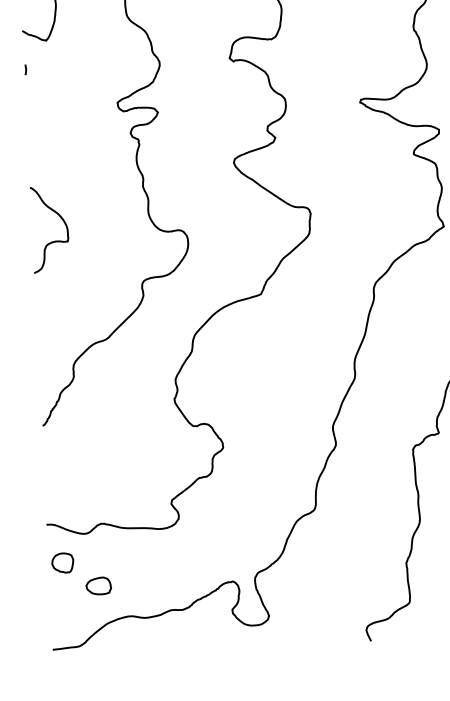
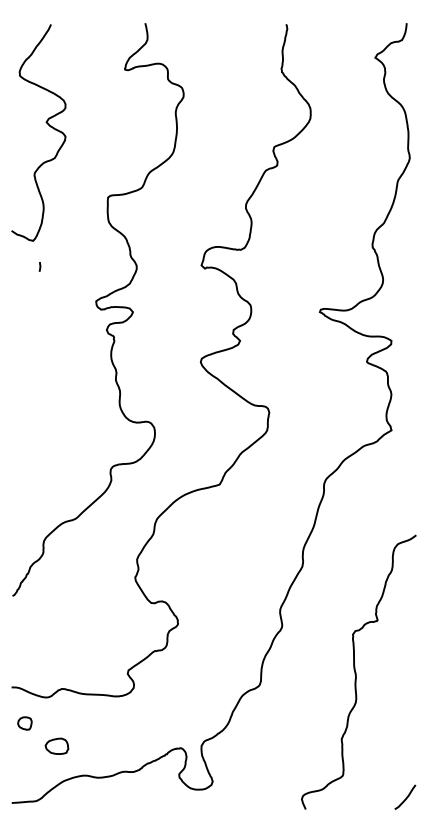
curve: (25, 69) -> (39, 266), moved
curve: (55, 240) -> (32, 425), removed
part: (62, 563) -> (24, 723), size x0.7

